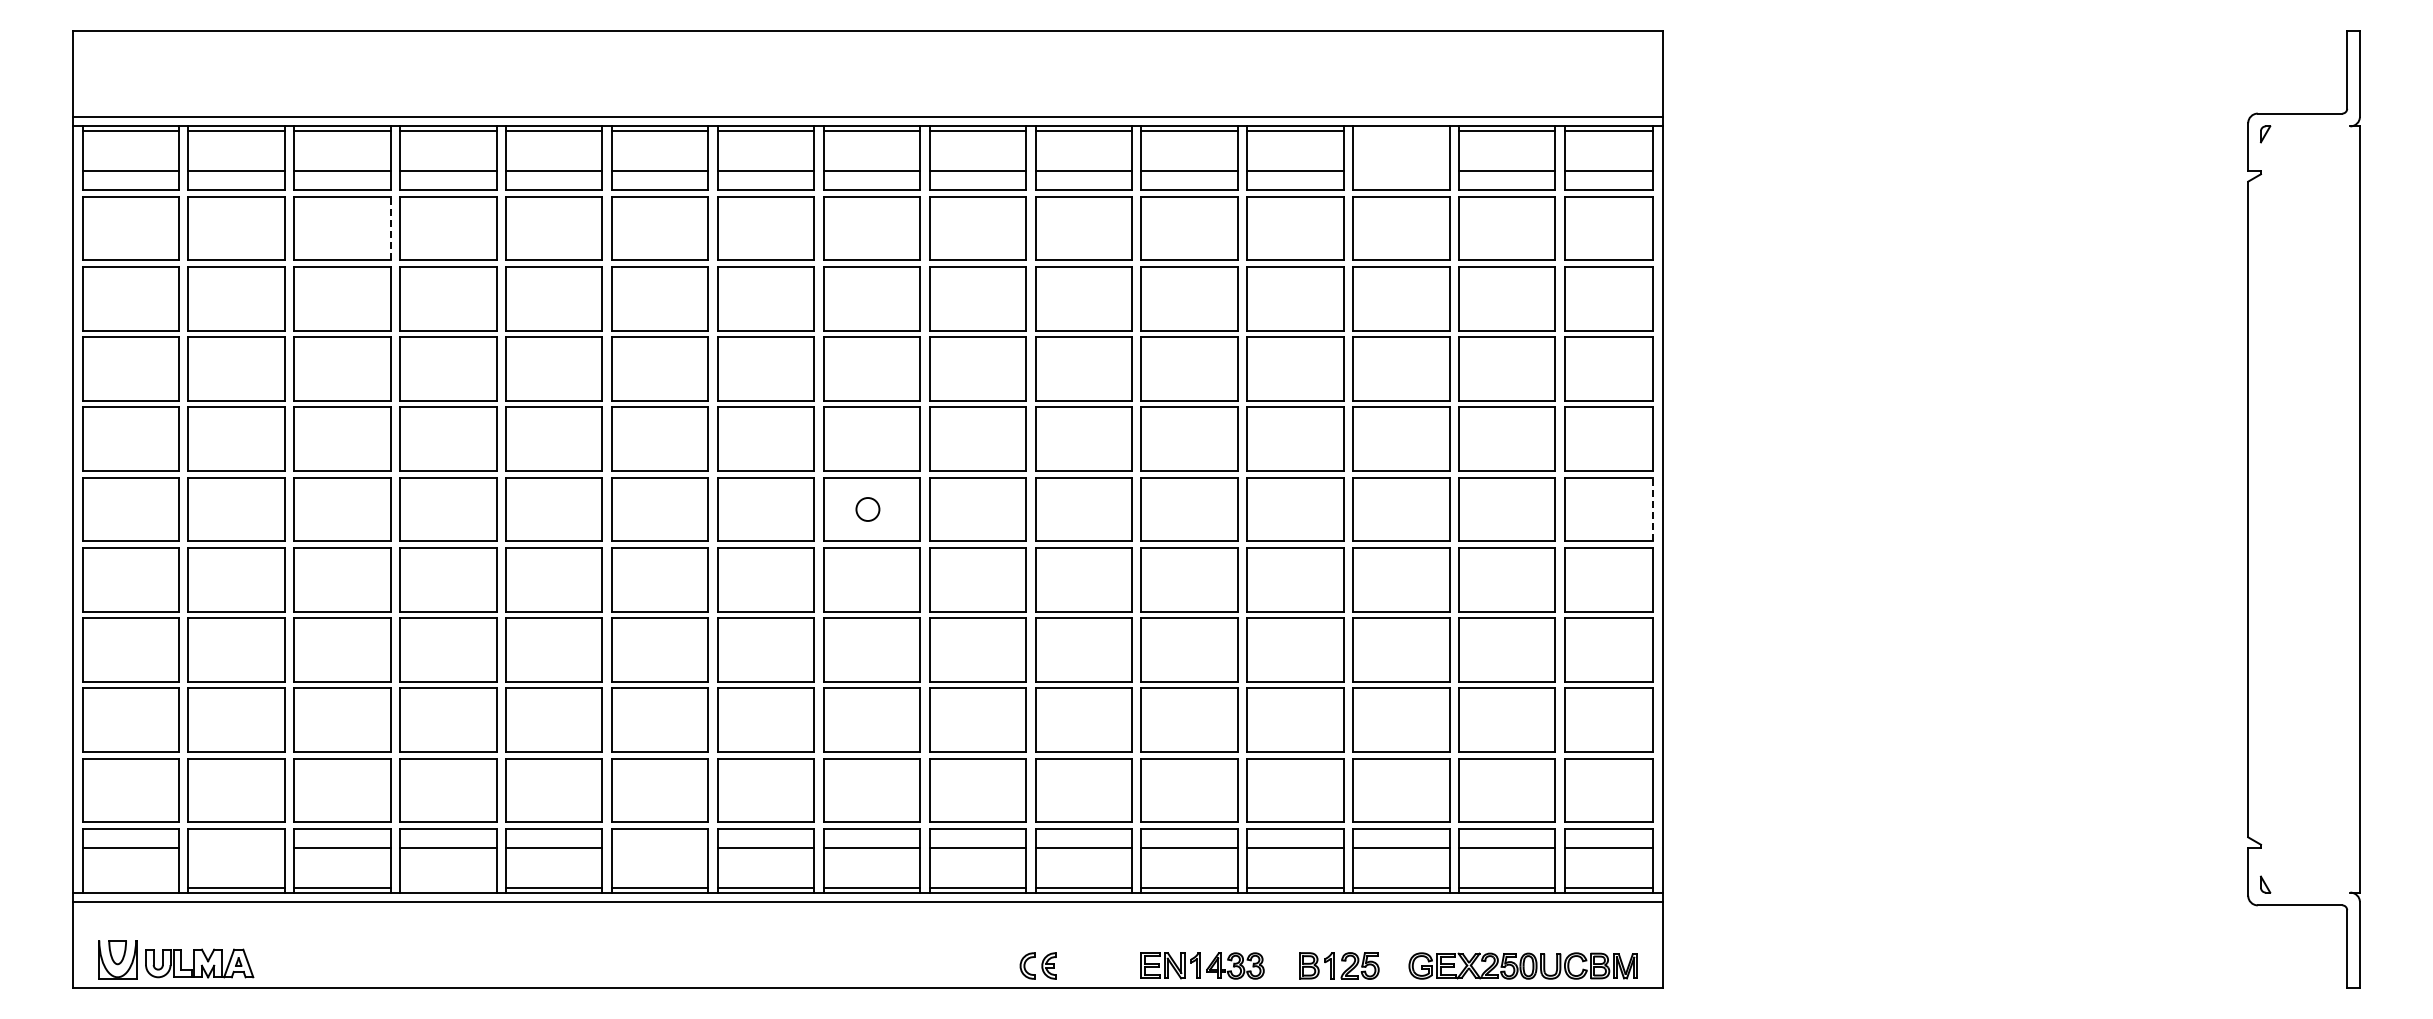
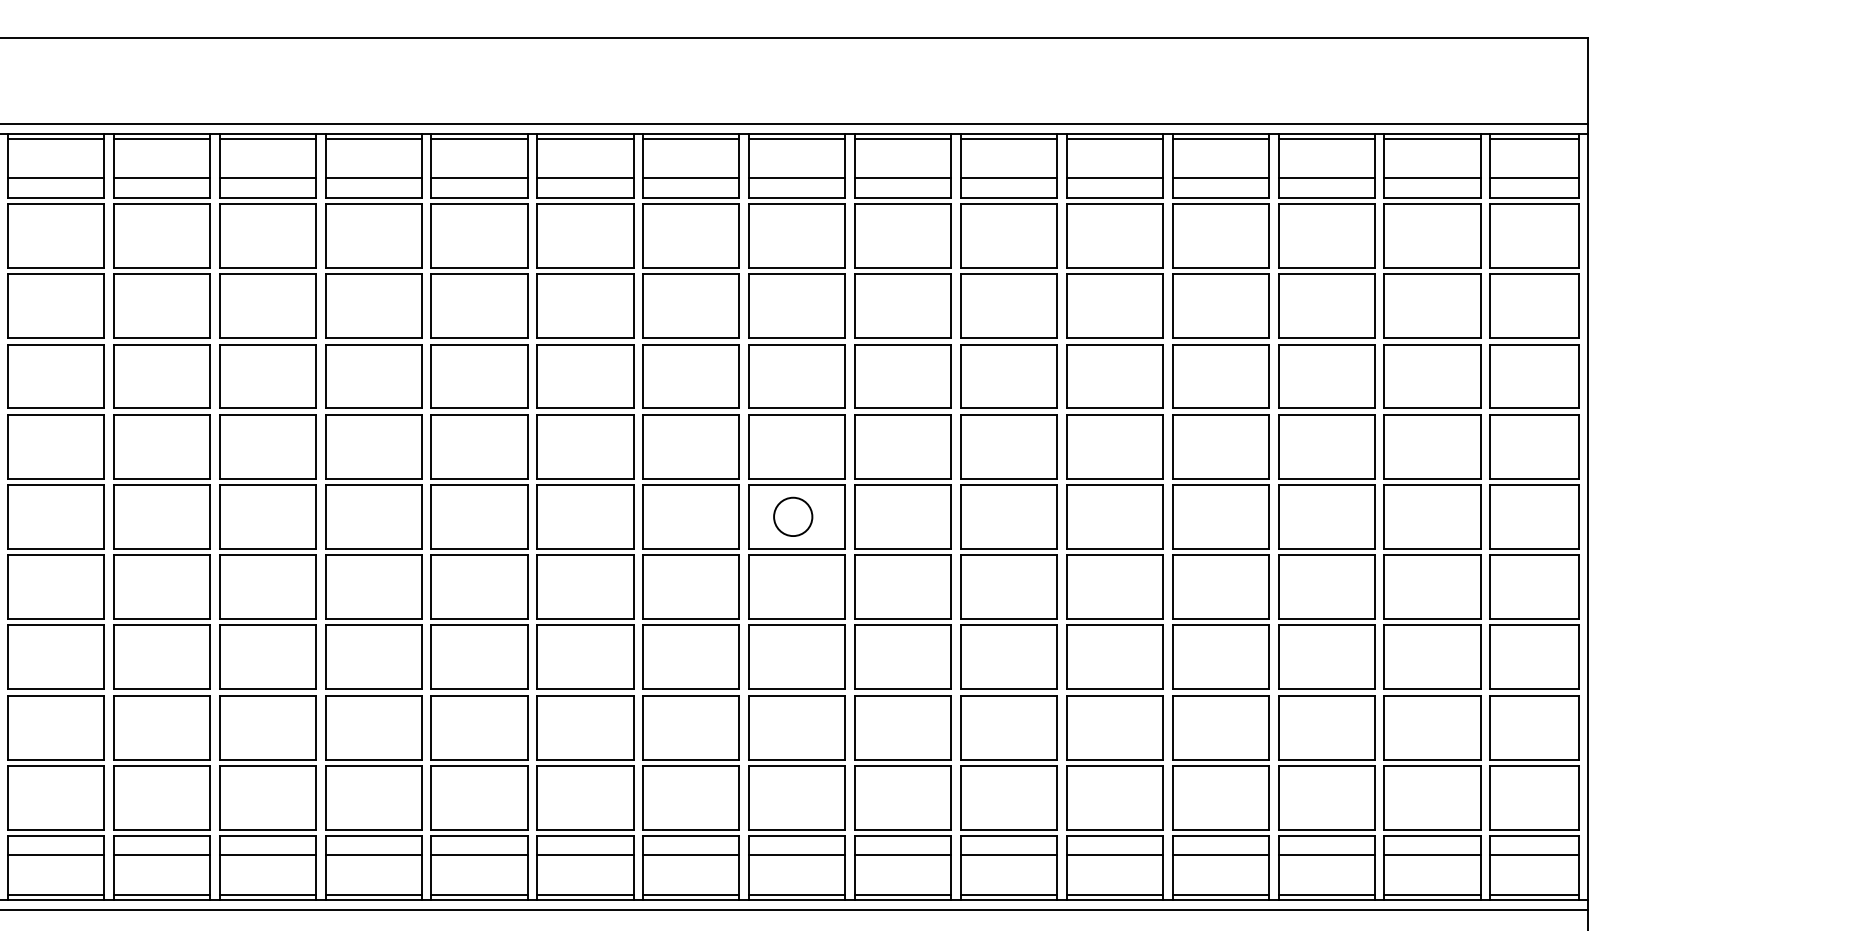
line: (1401, 131) -> (1326, 138), added
line: (1401, 171) -> (1326, 178), added
line: (390, 228) -> (315, 235), dashed -> solid
circle: (867, 509) -> (792, 516), size x1.67
line: (1653, 509) -> (1578, 516), dashed -> solid
line: (236, 847) -> (161, 854), added
line: (659, 847) -> (584, 854), added
line: (130, 887) -> (55, 894), added
line: (448, 887) -> (373, 894), added

